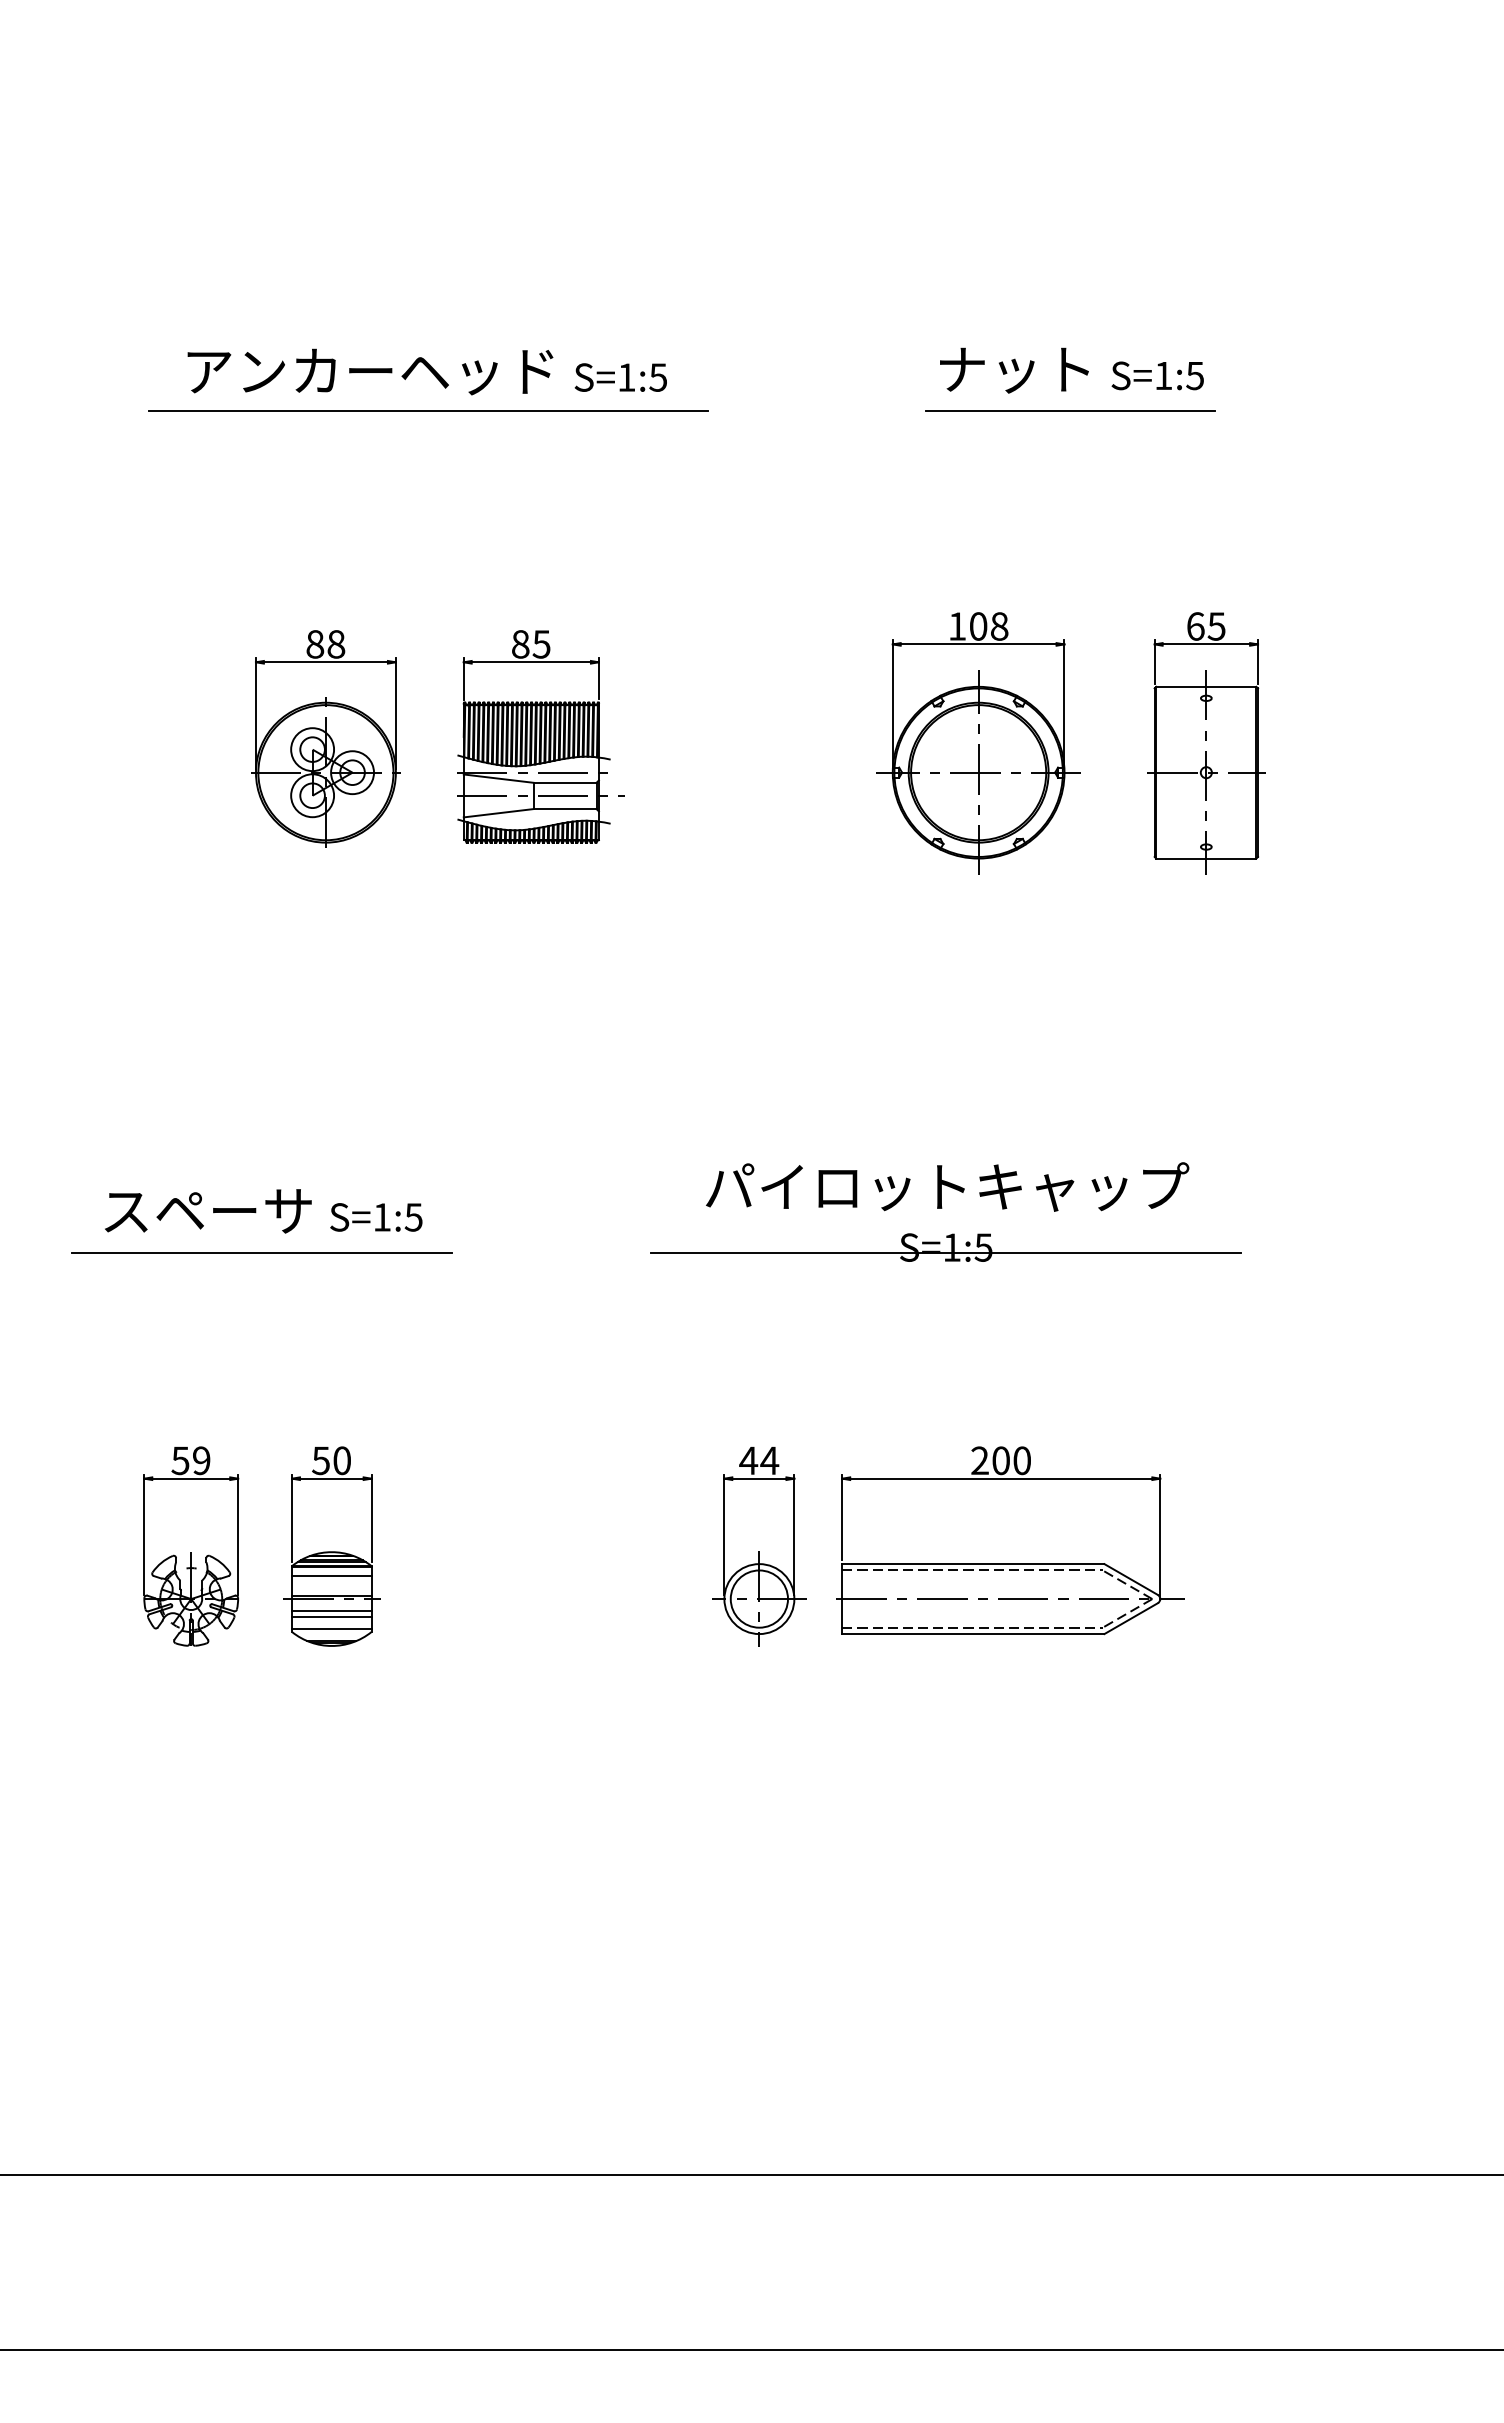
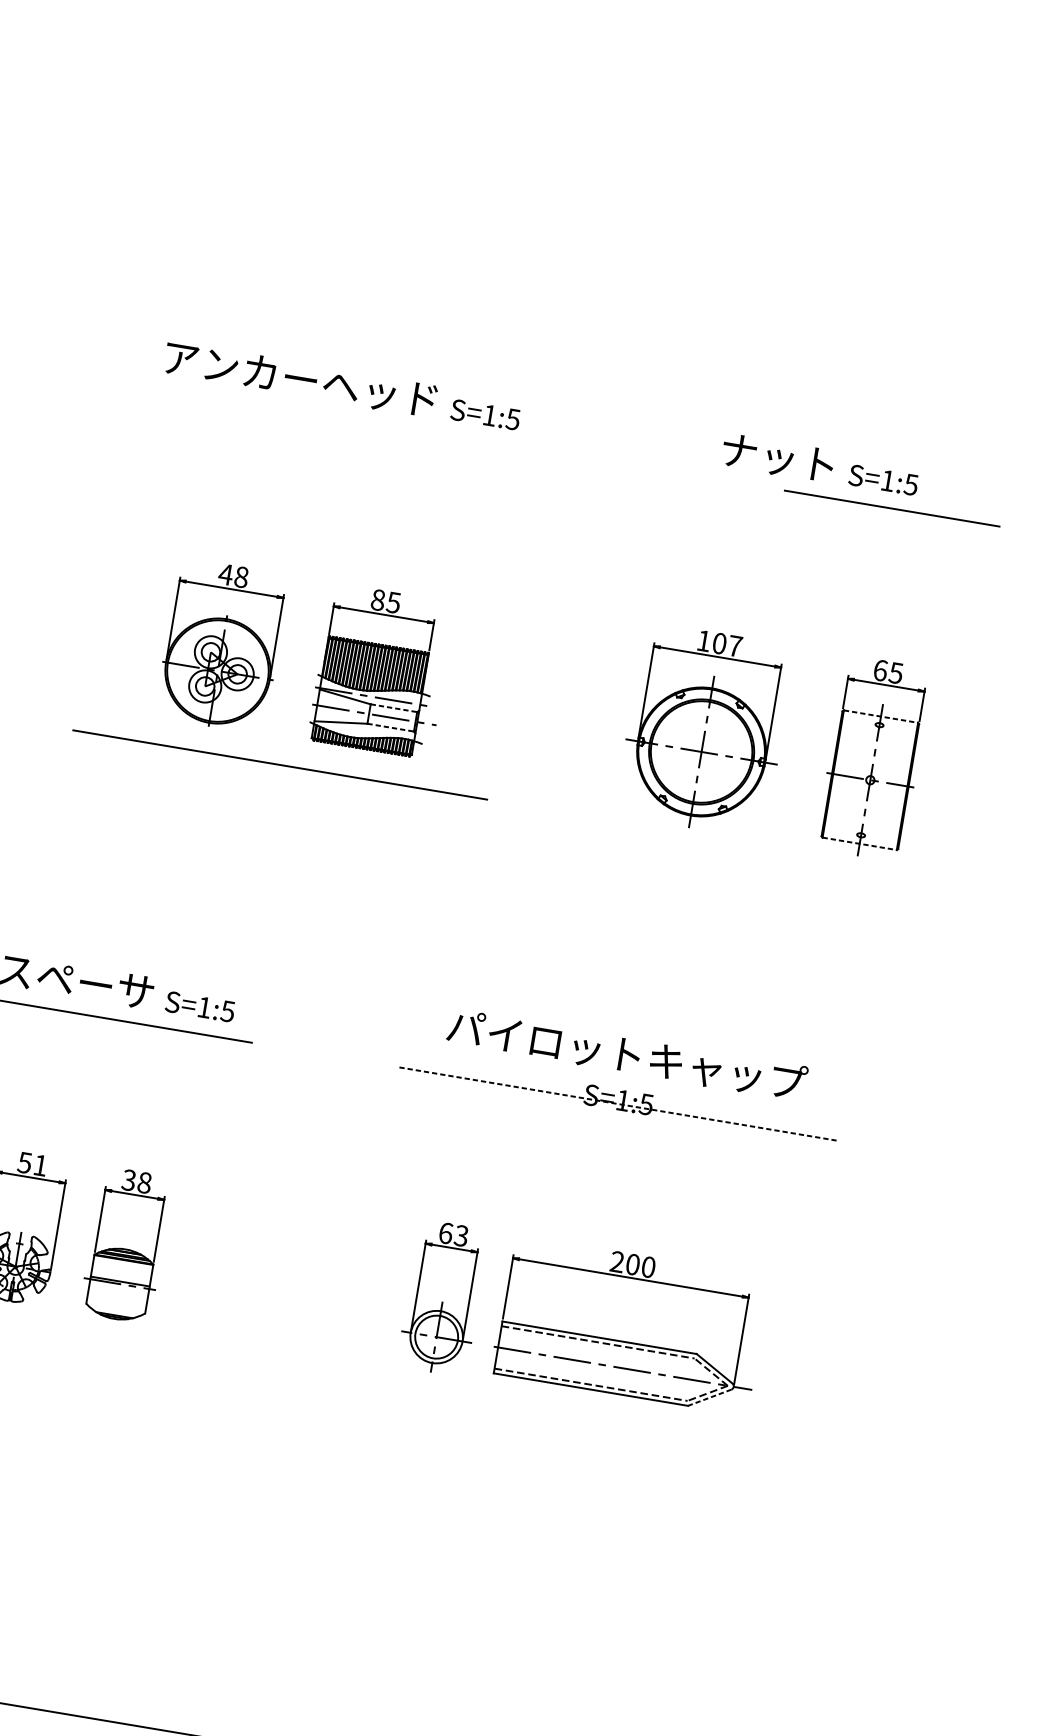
line: (428, 410) -> (280, 764), moved
line: (1070, 410) -> (892, 508), moved
text: (999, 626) -> (735, 646), 108 -> 107
text: (314, 644) -> (225, 574), 88 -> 48
line: (1206, 686) -> (881, 716), solid -> dashed
line: (565, 782) -> (394, 708), solid -> dashed
line: (565, 809) -> (390, 728), solid -> dashed
line: (1206, 858) -> (859, 843), solid -> dashed
line: (946, 1253) -> (618, 1104), solid -> dashed
text: (201, 1460) -> (40, 1165), 59 -> 51
text: (332, 1460) -> (137, 1181), 50 -> 38
text: (759, 1460) -> (453, 1234), 44 -> 63
line: (331, 1576) -> (122, 1267), removed
line: (331, 1610) -> (118, 1292), removed
line: (331, 1617) -> (117, 1297), removed
line: (1131, 1618) -> (710, 1397), solid -> dashed
line: (331, 1628) -> (115, 1305), removed

